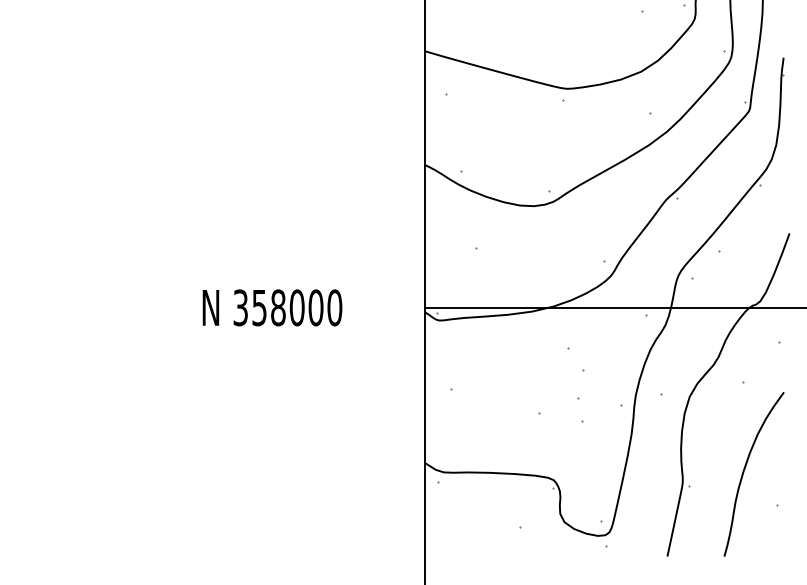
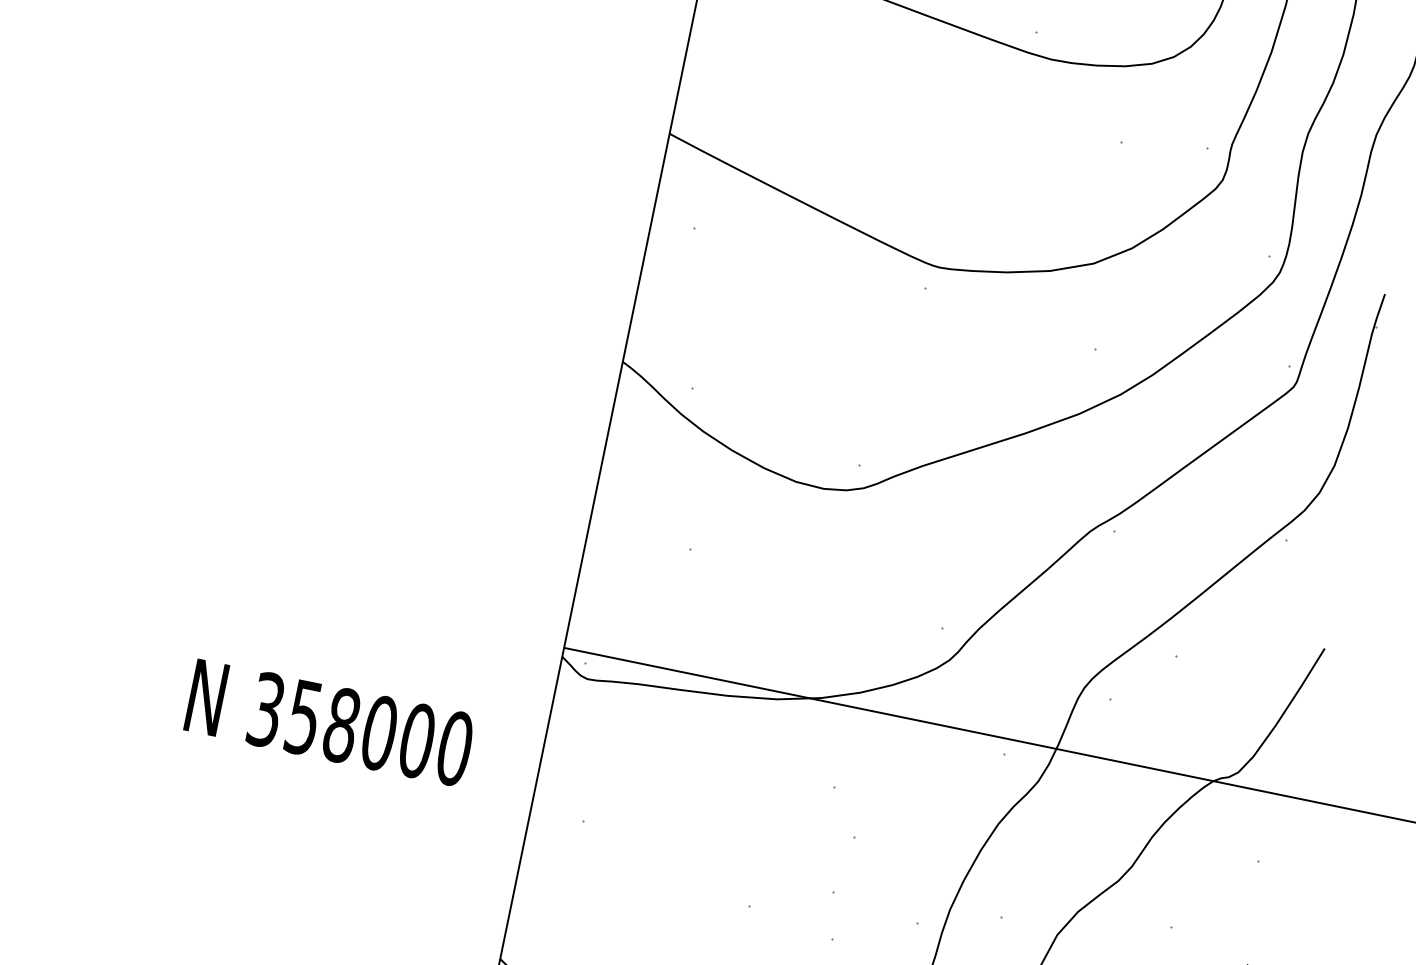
text: (272, 307) -> (330, 722), moved

